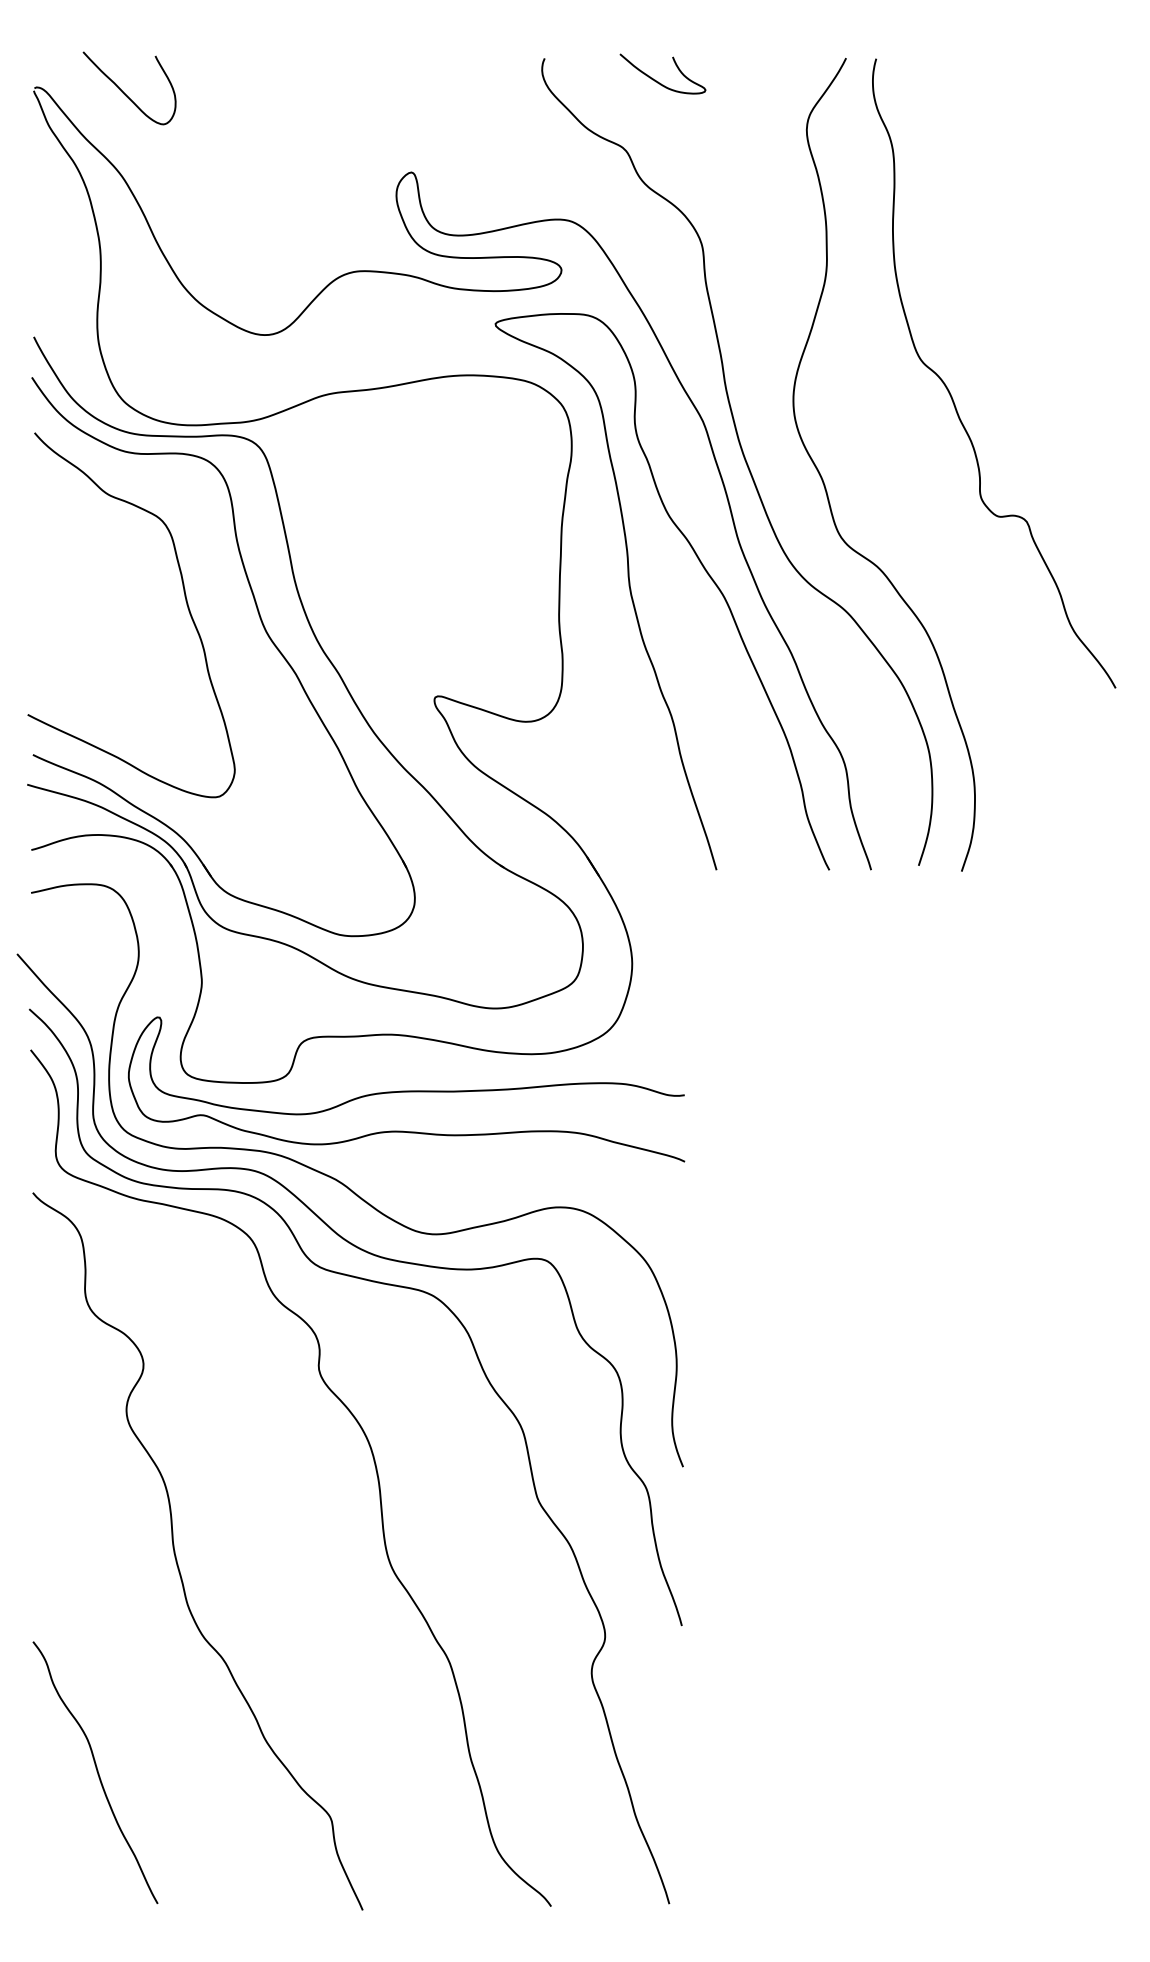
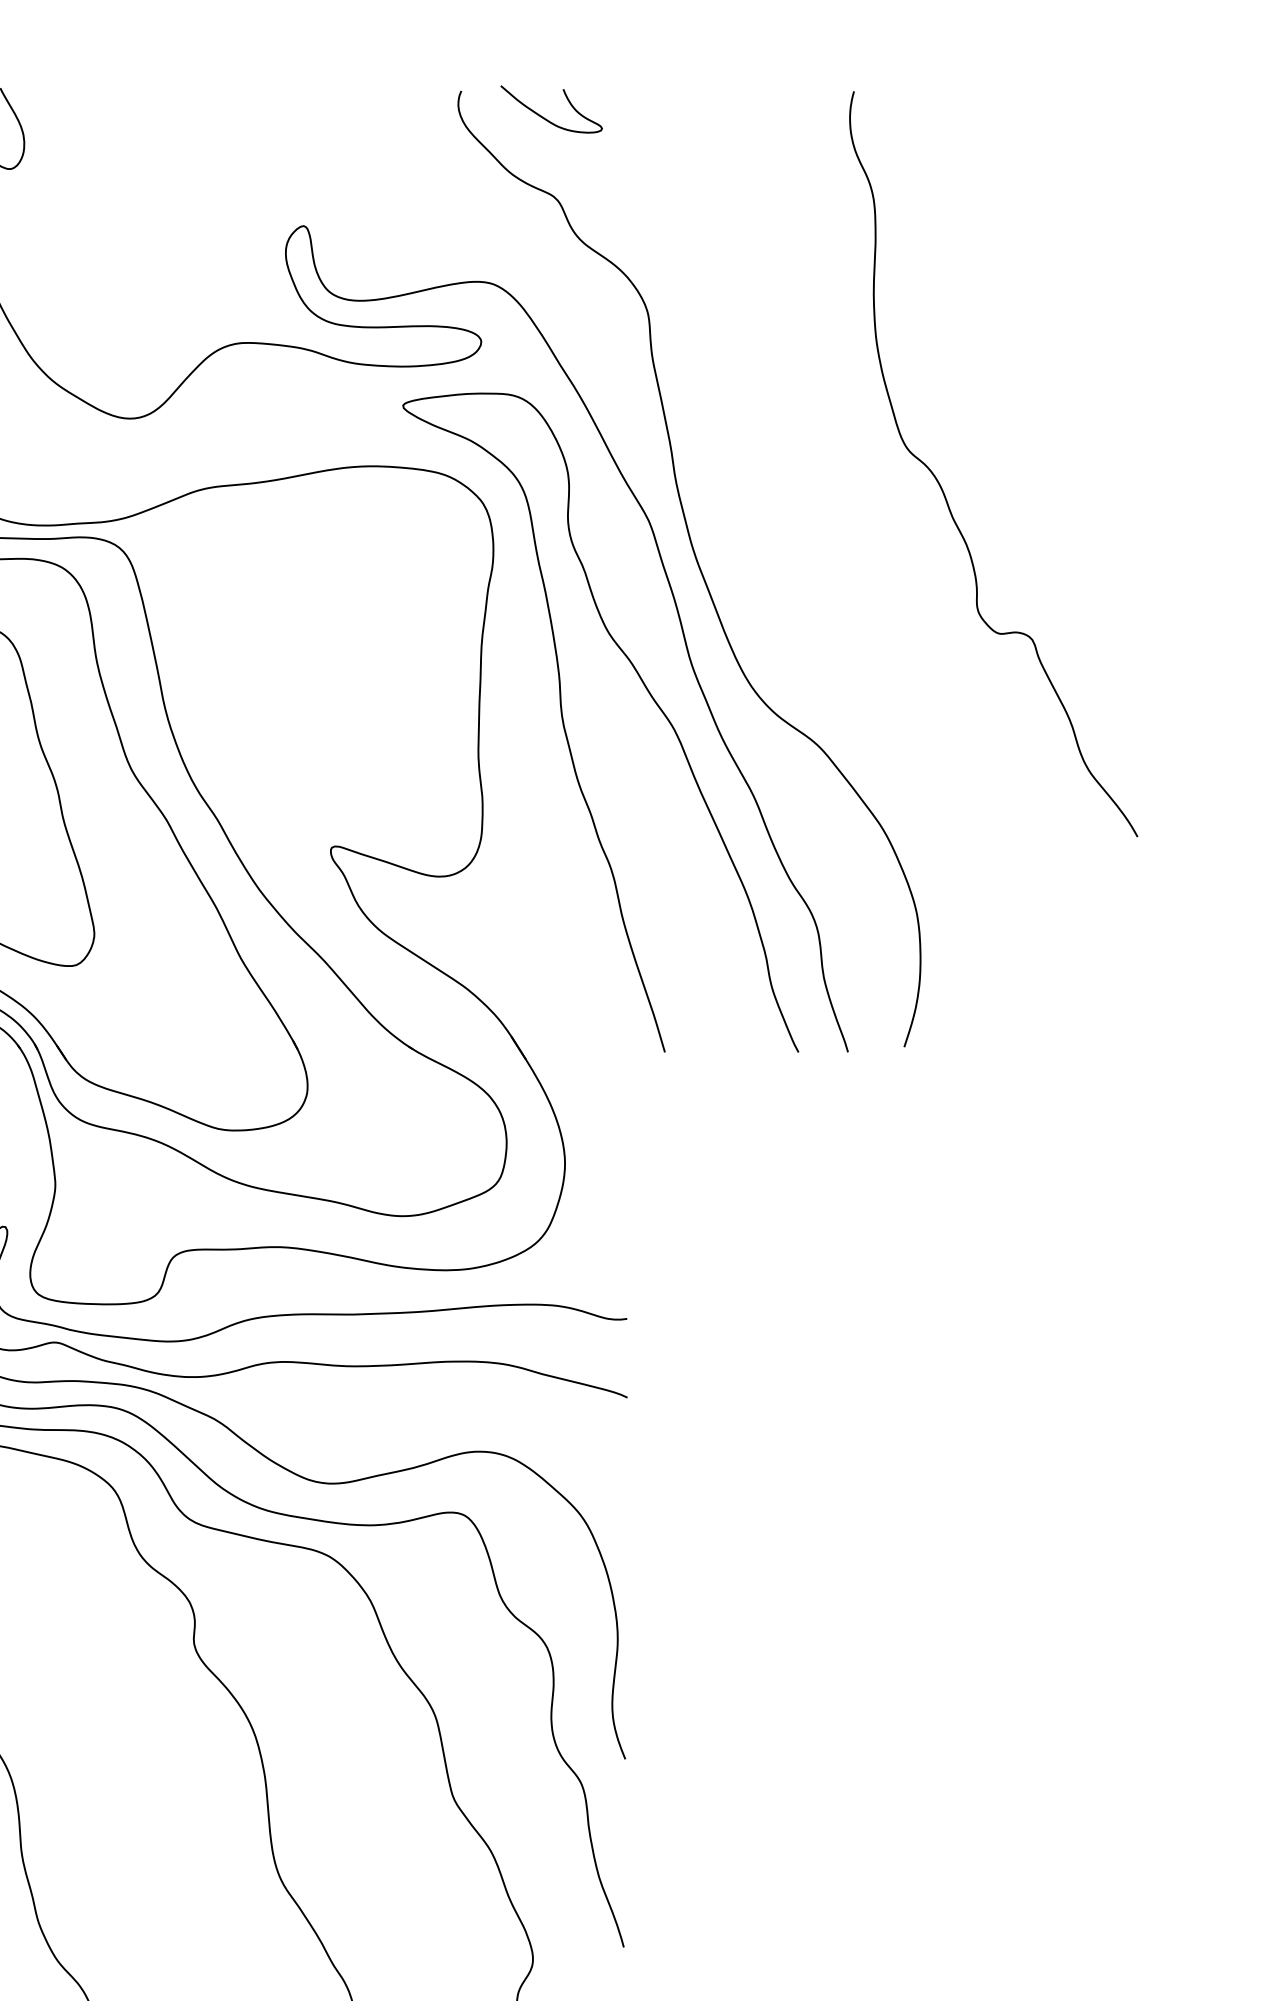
curve: (658, 81) -> (546, 118), moved
curve: (825, 484) -> (793, 595), removed

